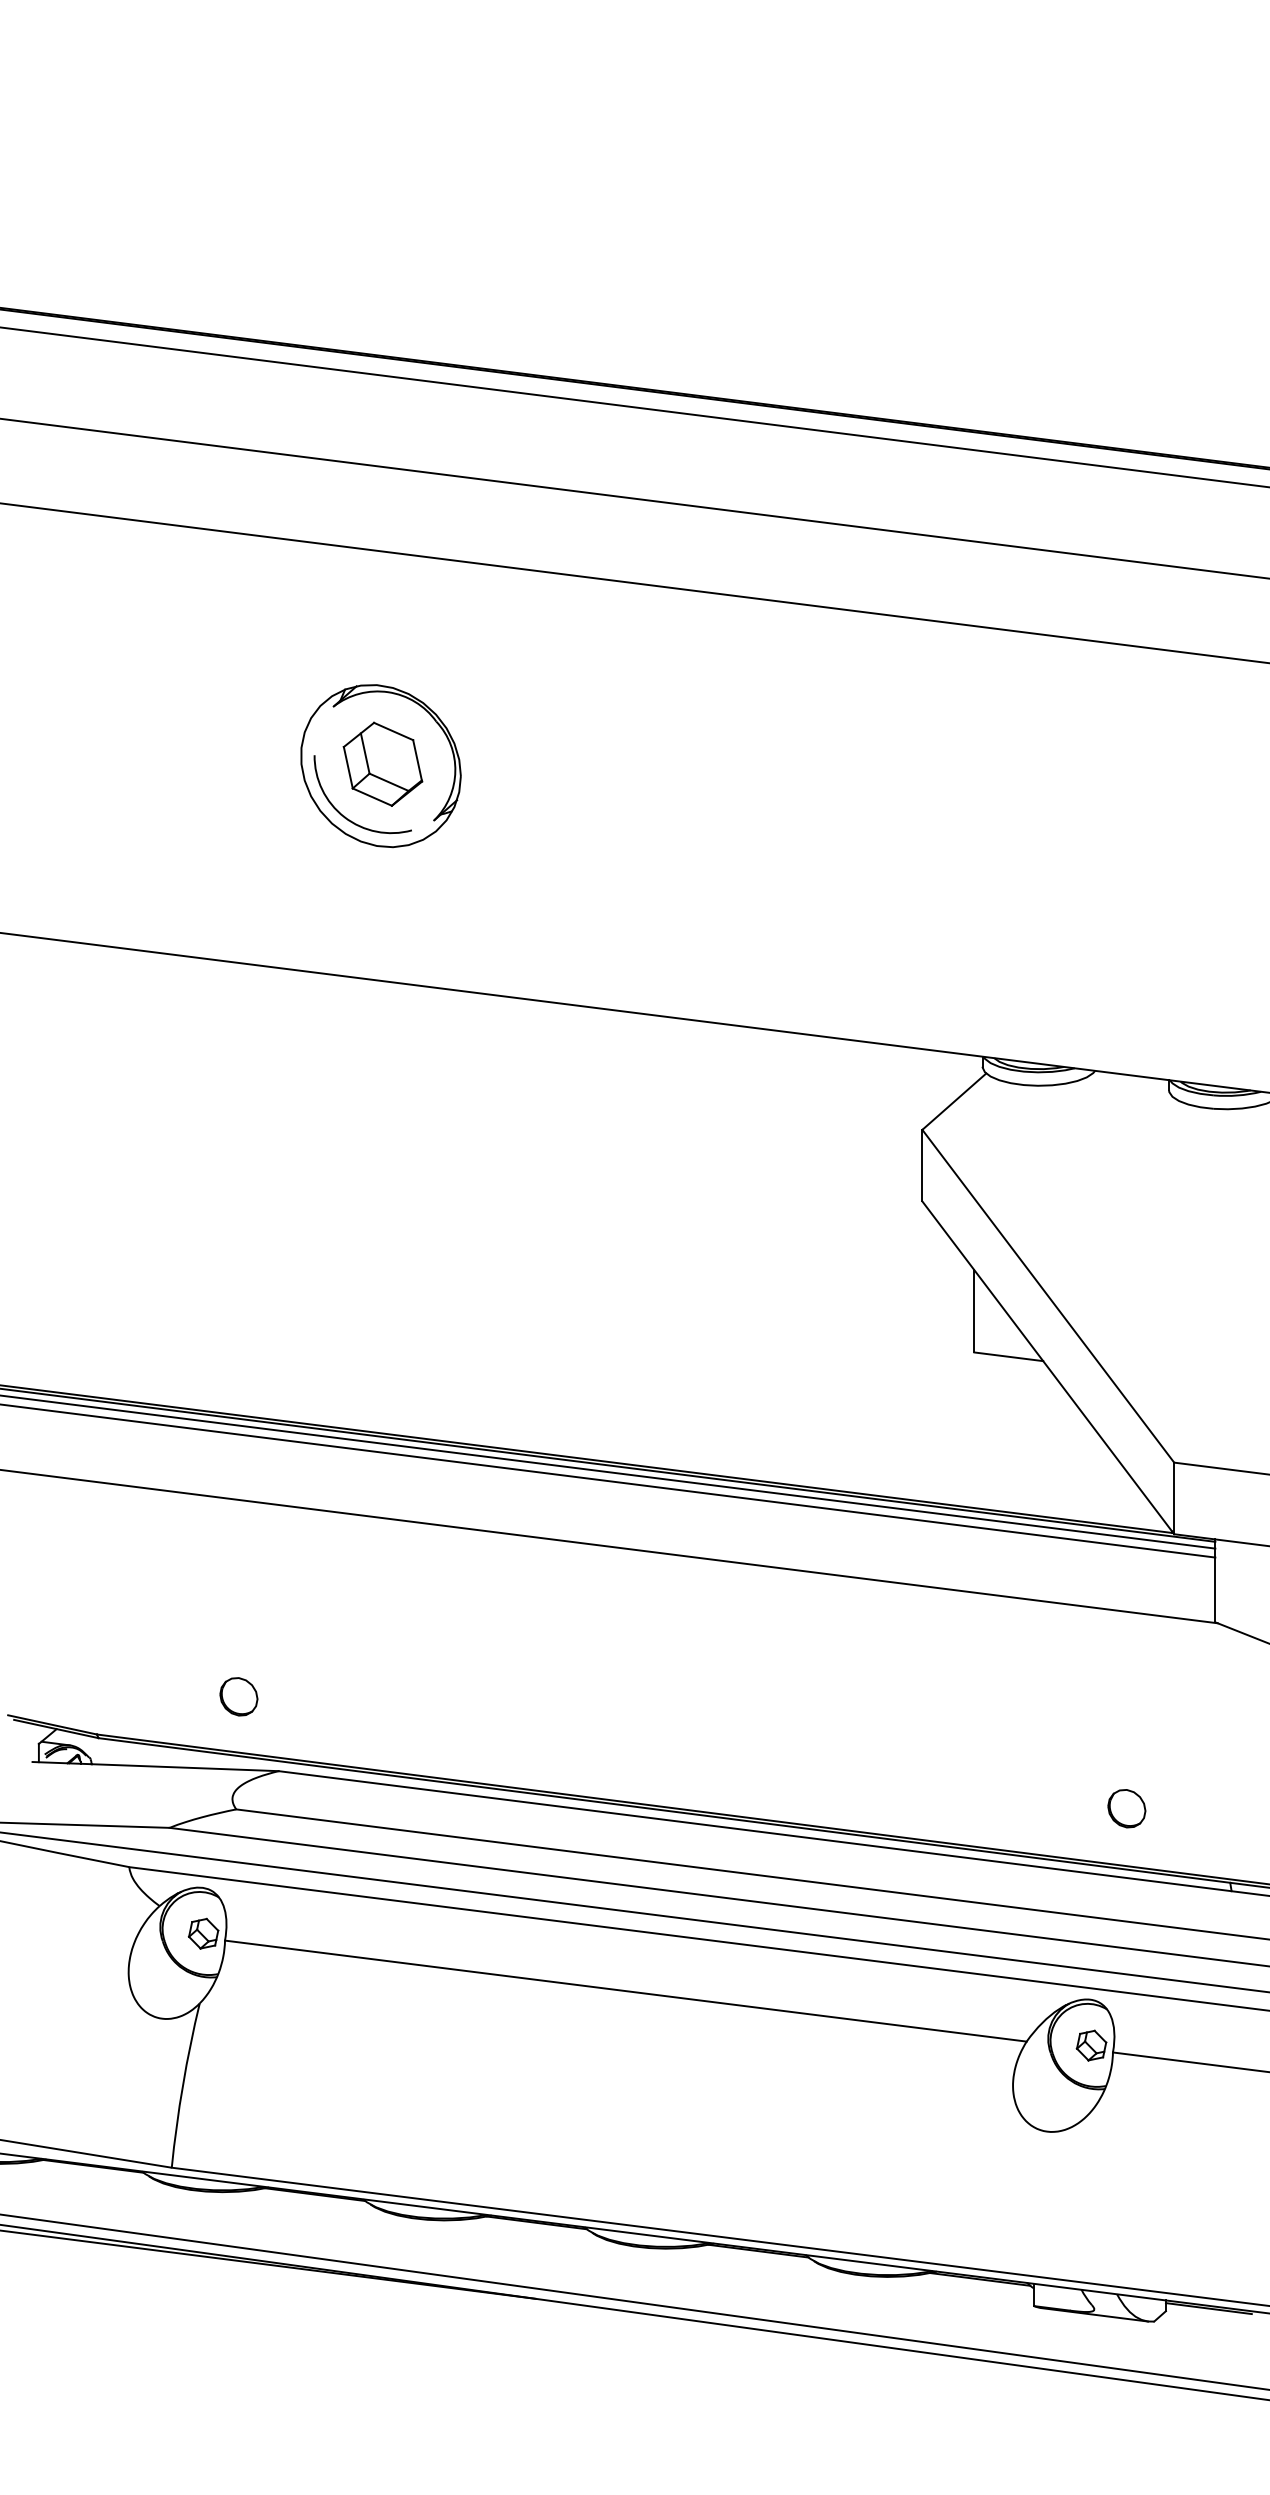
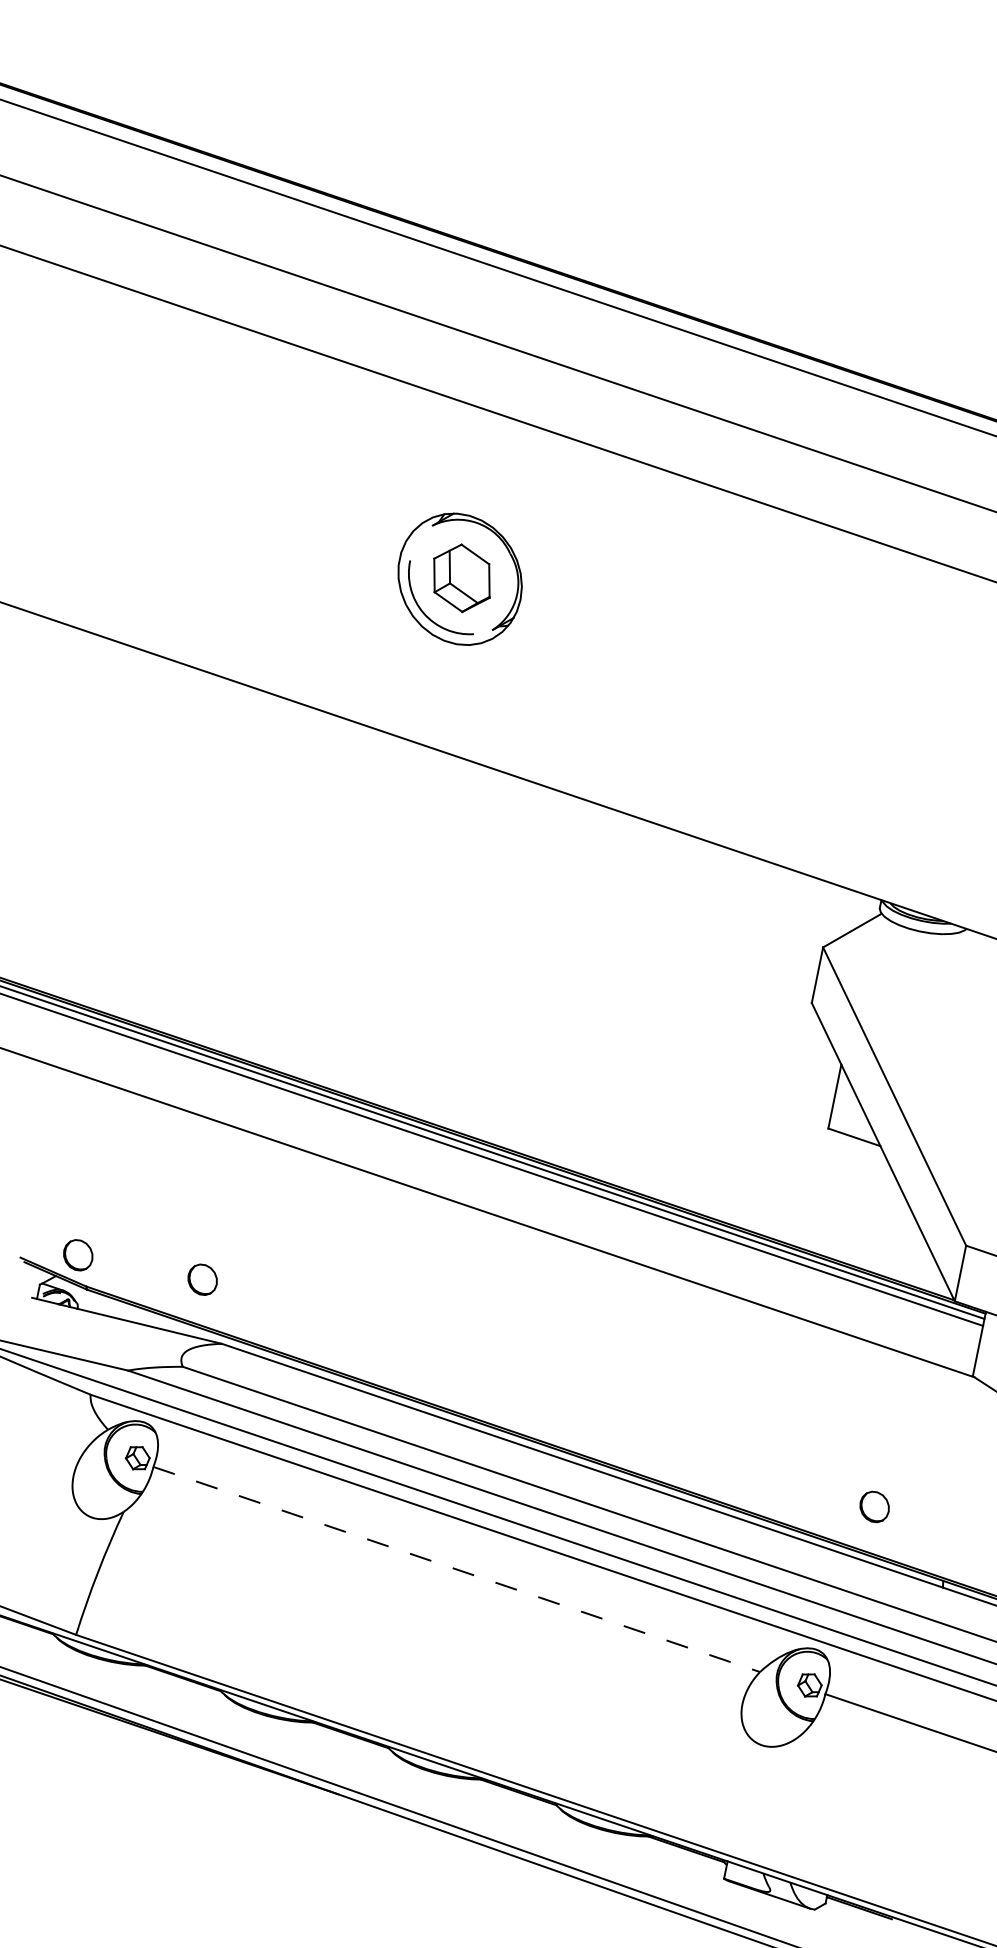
part: (78, 1697) -> (77, 1254), added
line: (625, 1991) -> (456, 1569), solid -> dashed

